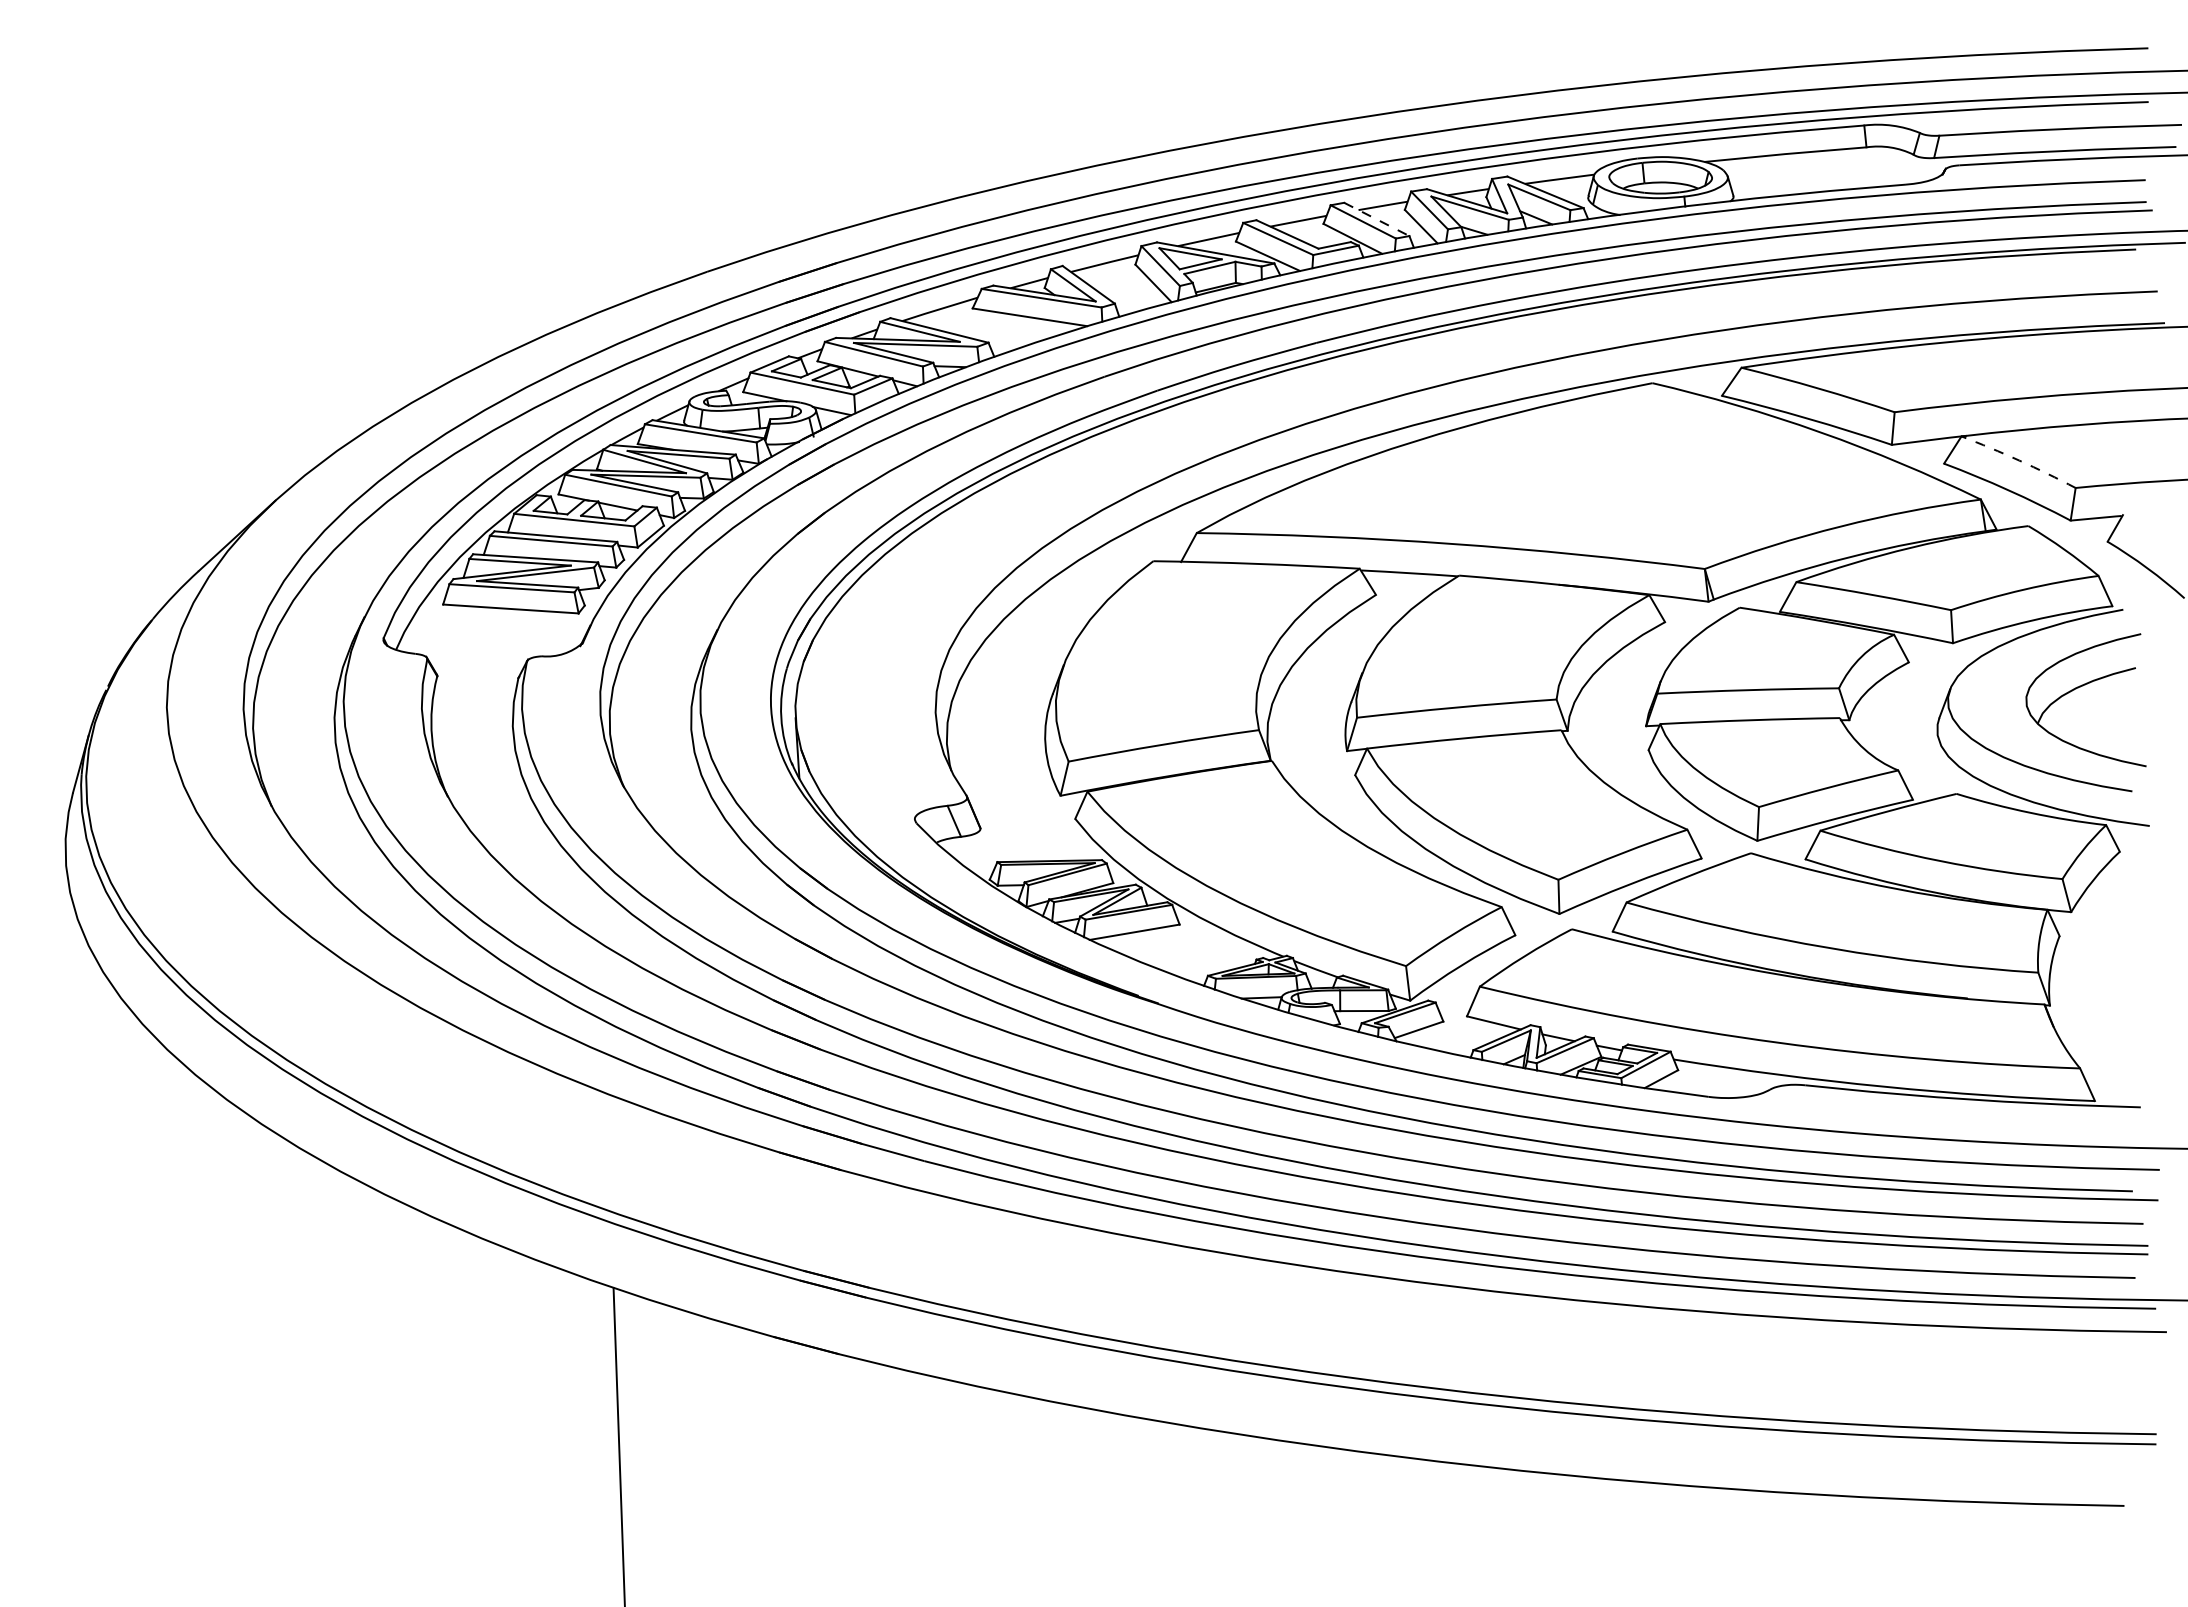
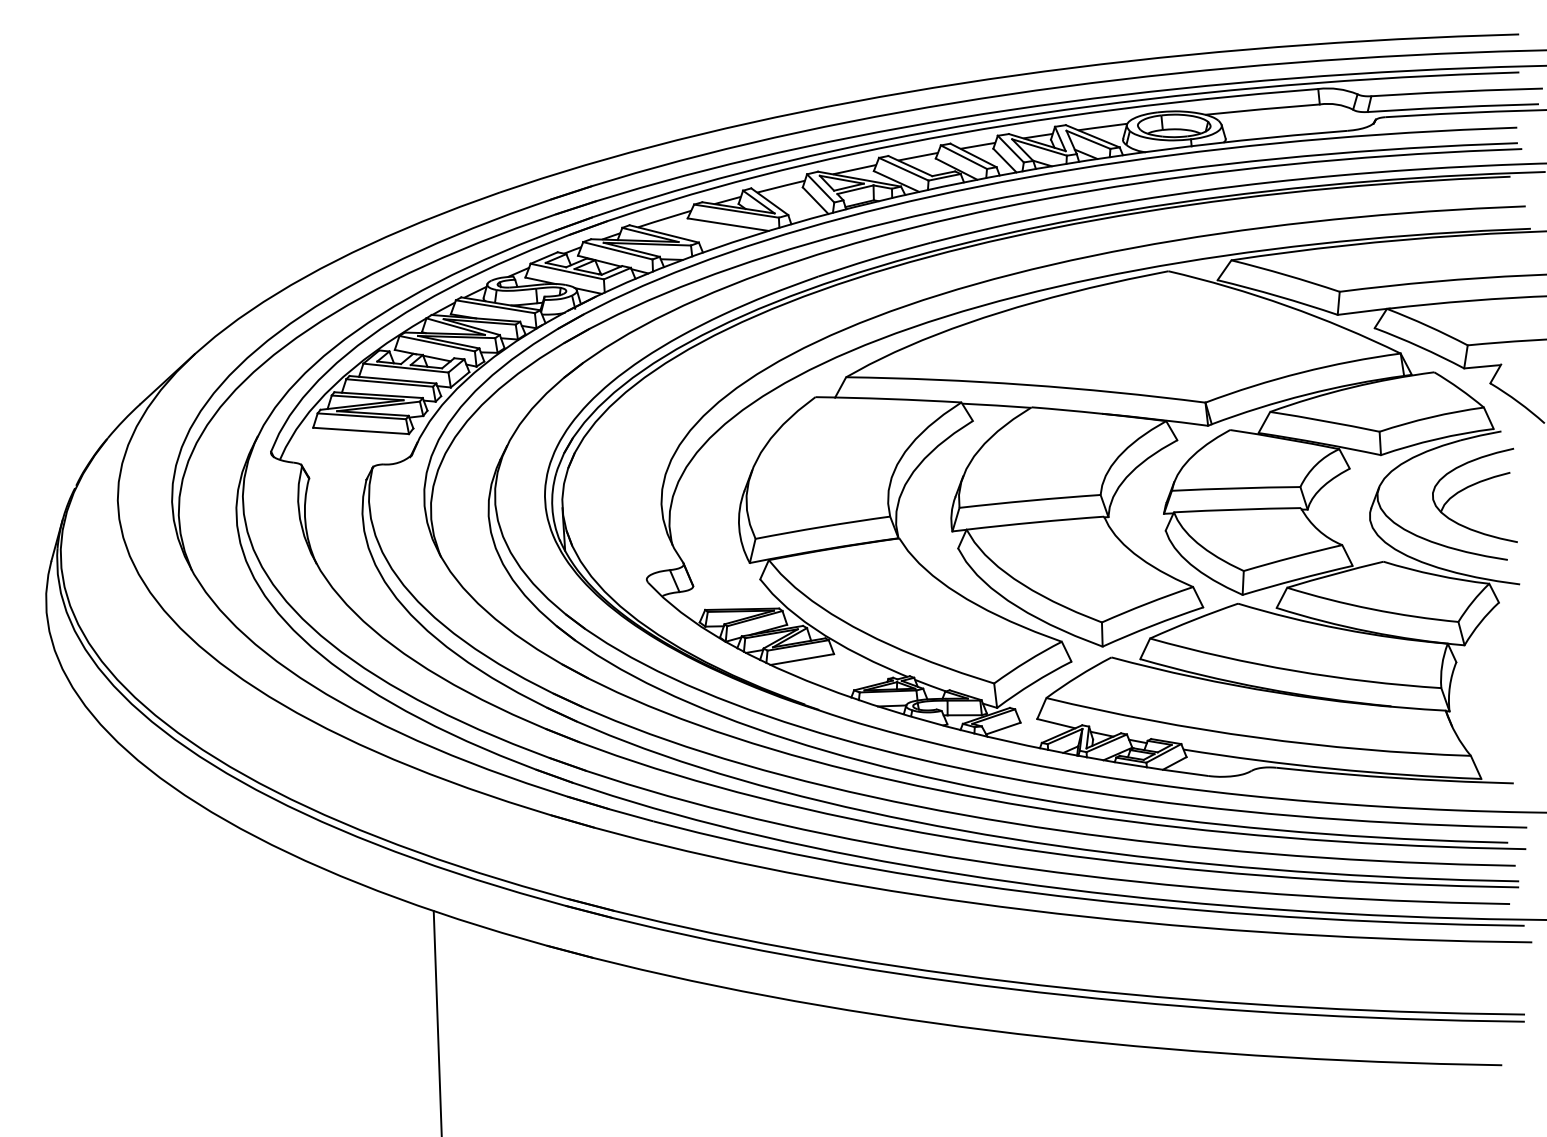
line: (1376, 219) -> (973, 155), dashed -> solid
arc: (2019, 460) -> (1428, 325), dashed -> solid

